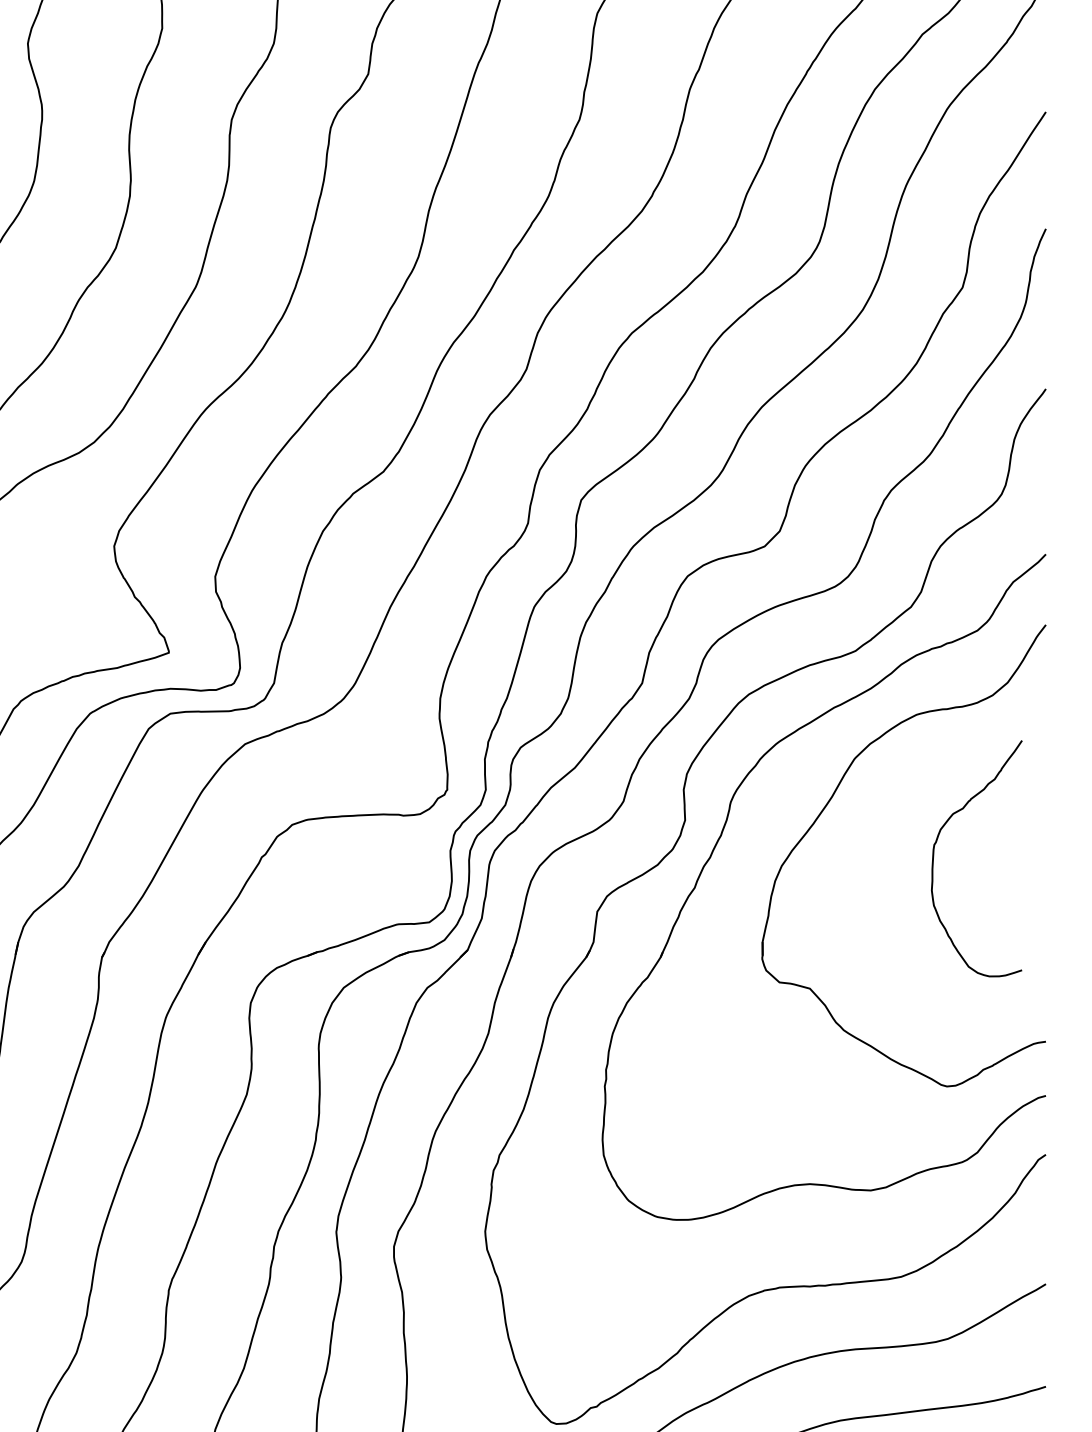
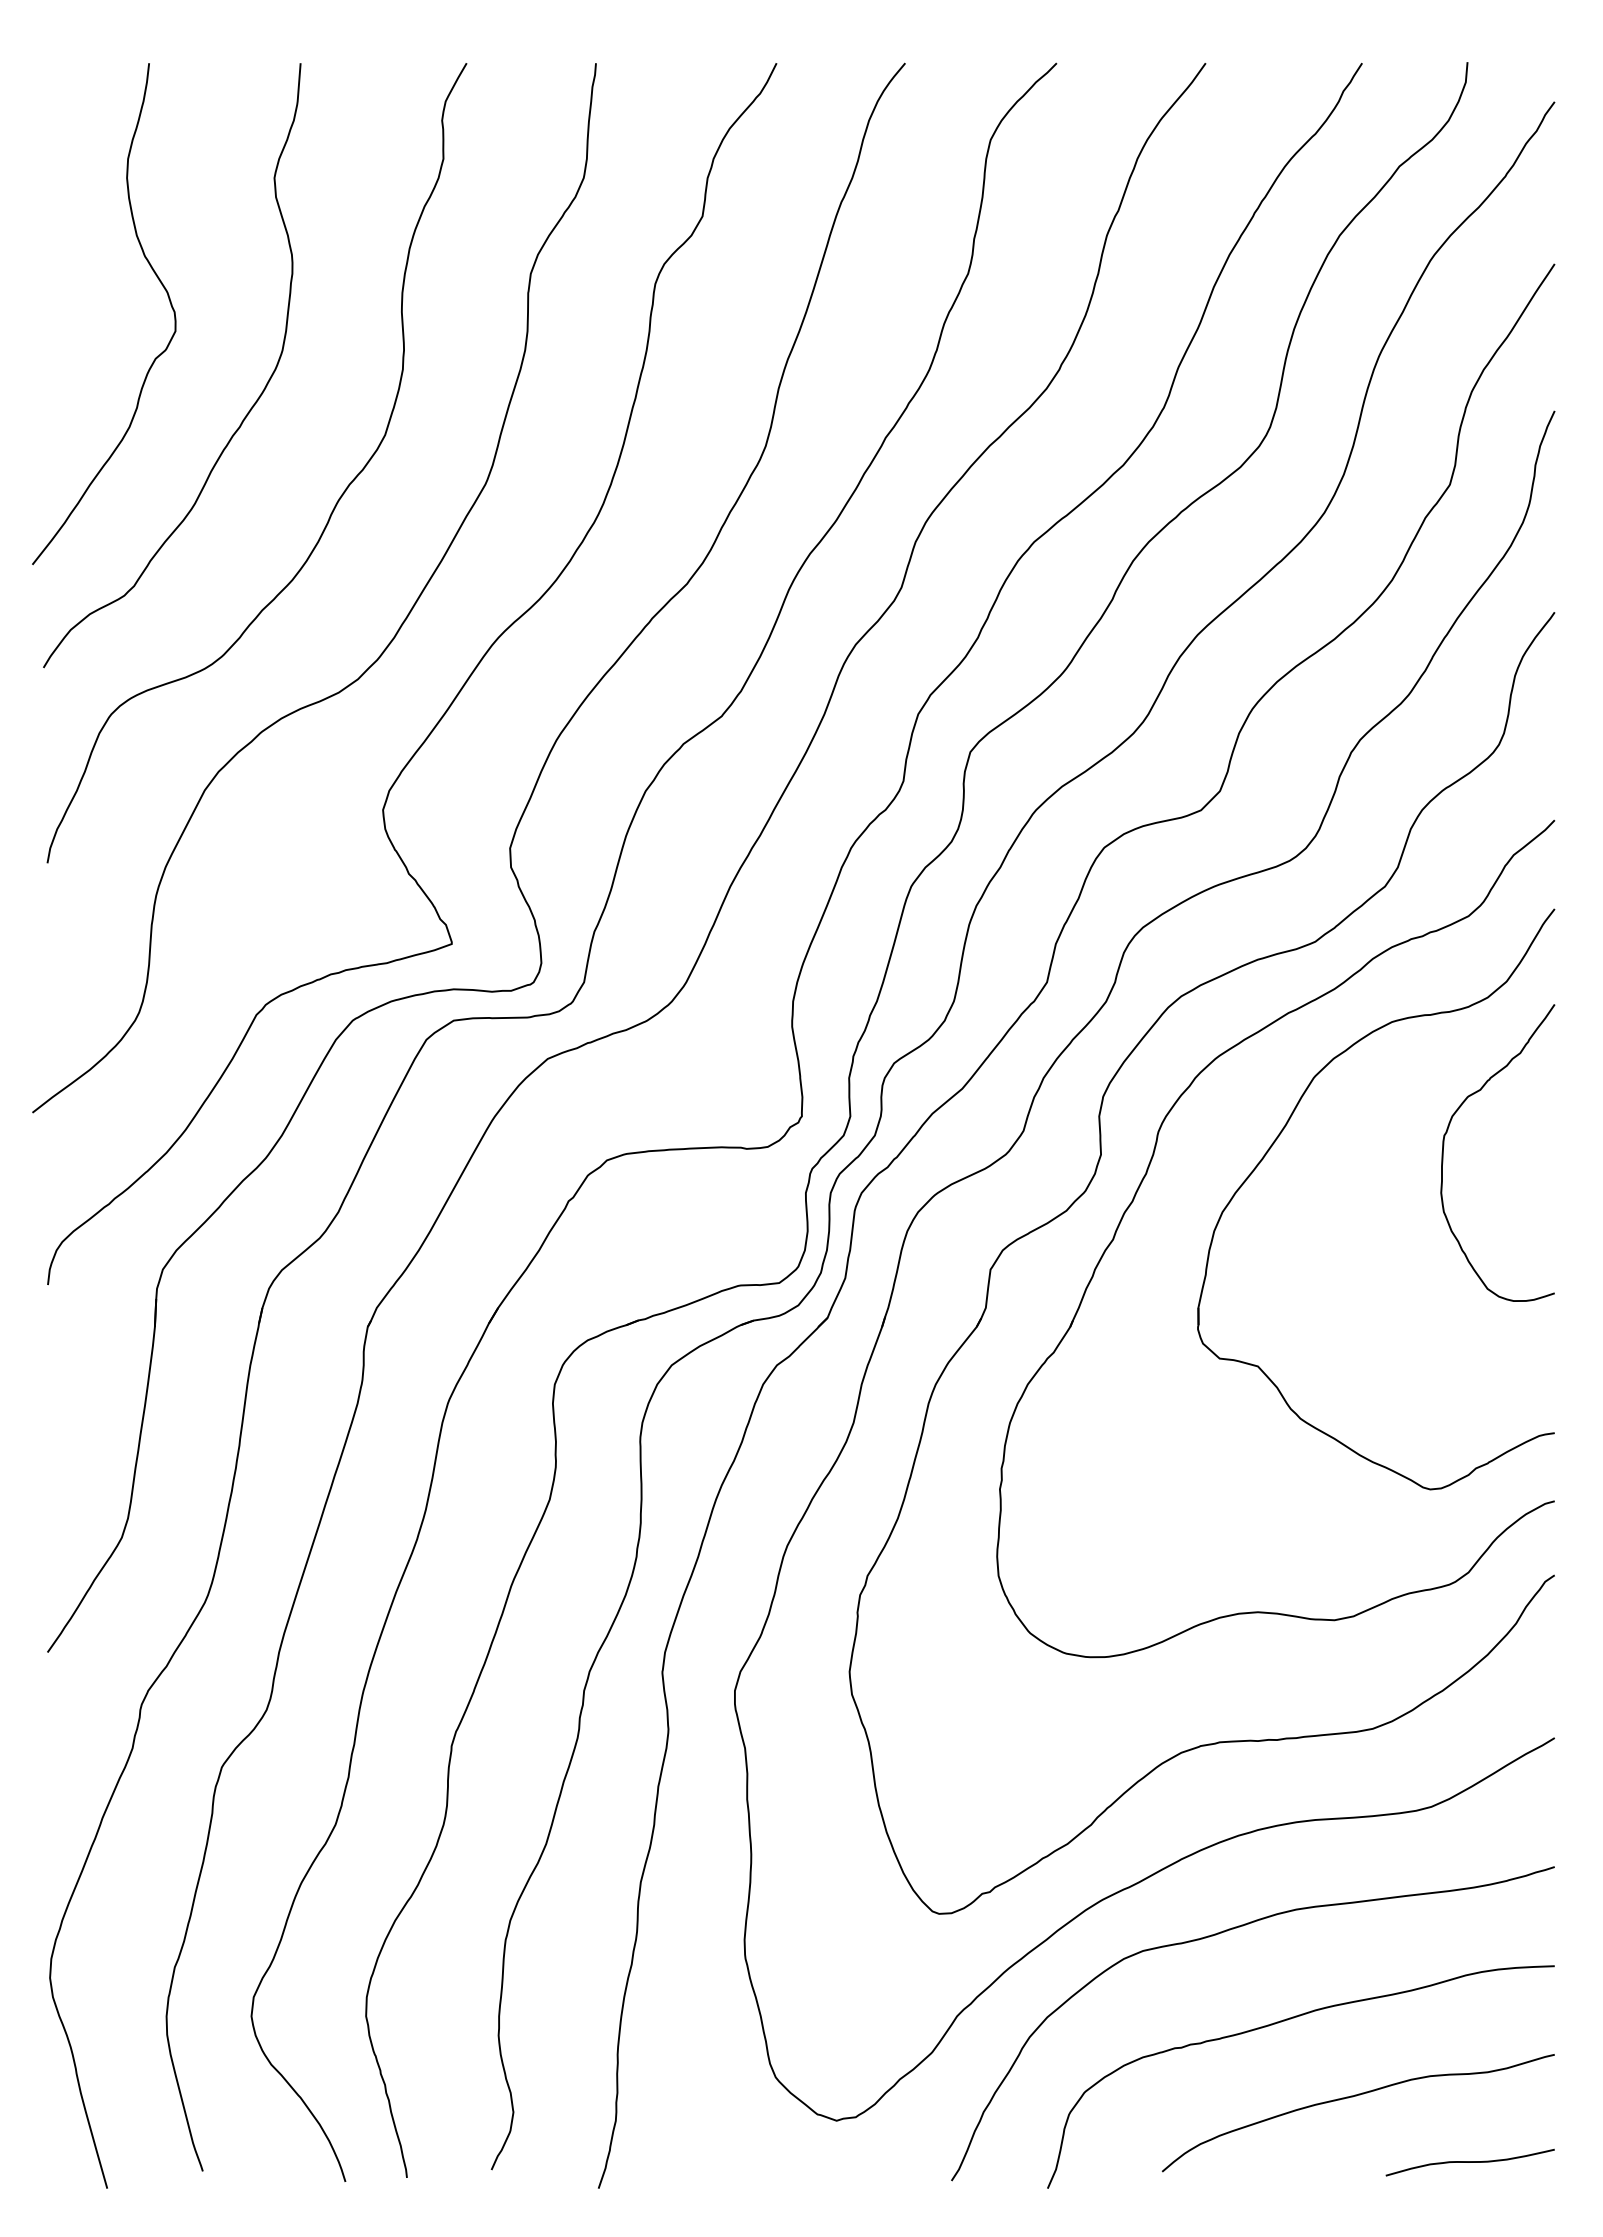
curve: (934, 852) -> (1444, 1145), moved

